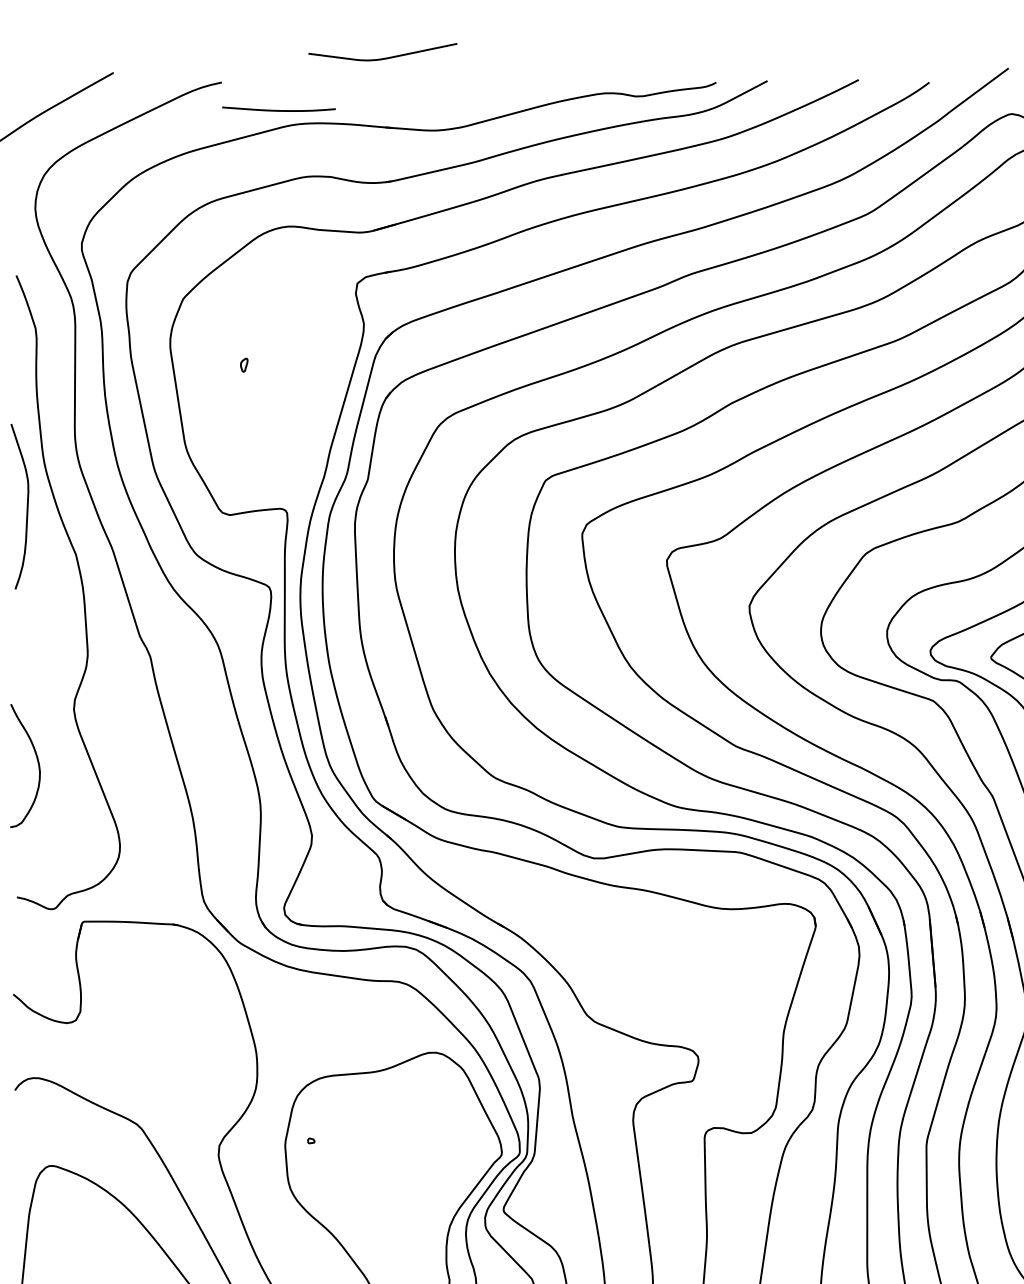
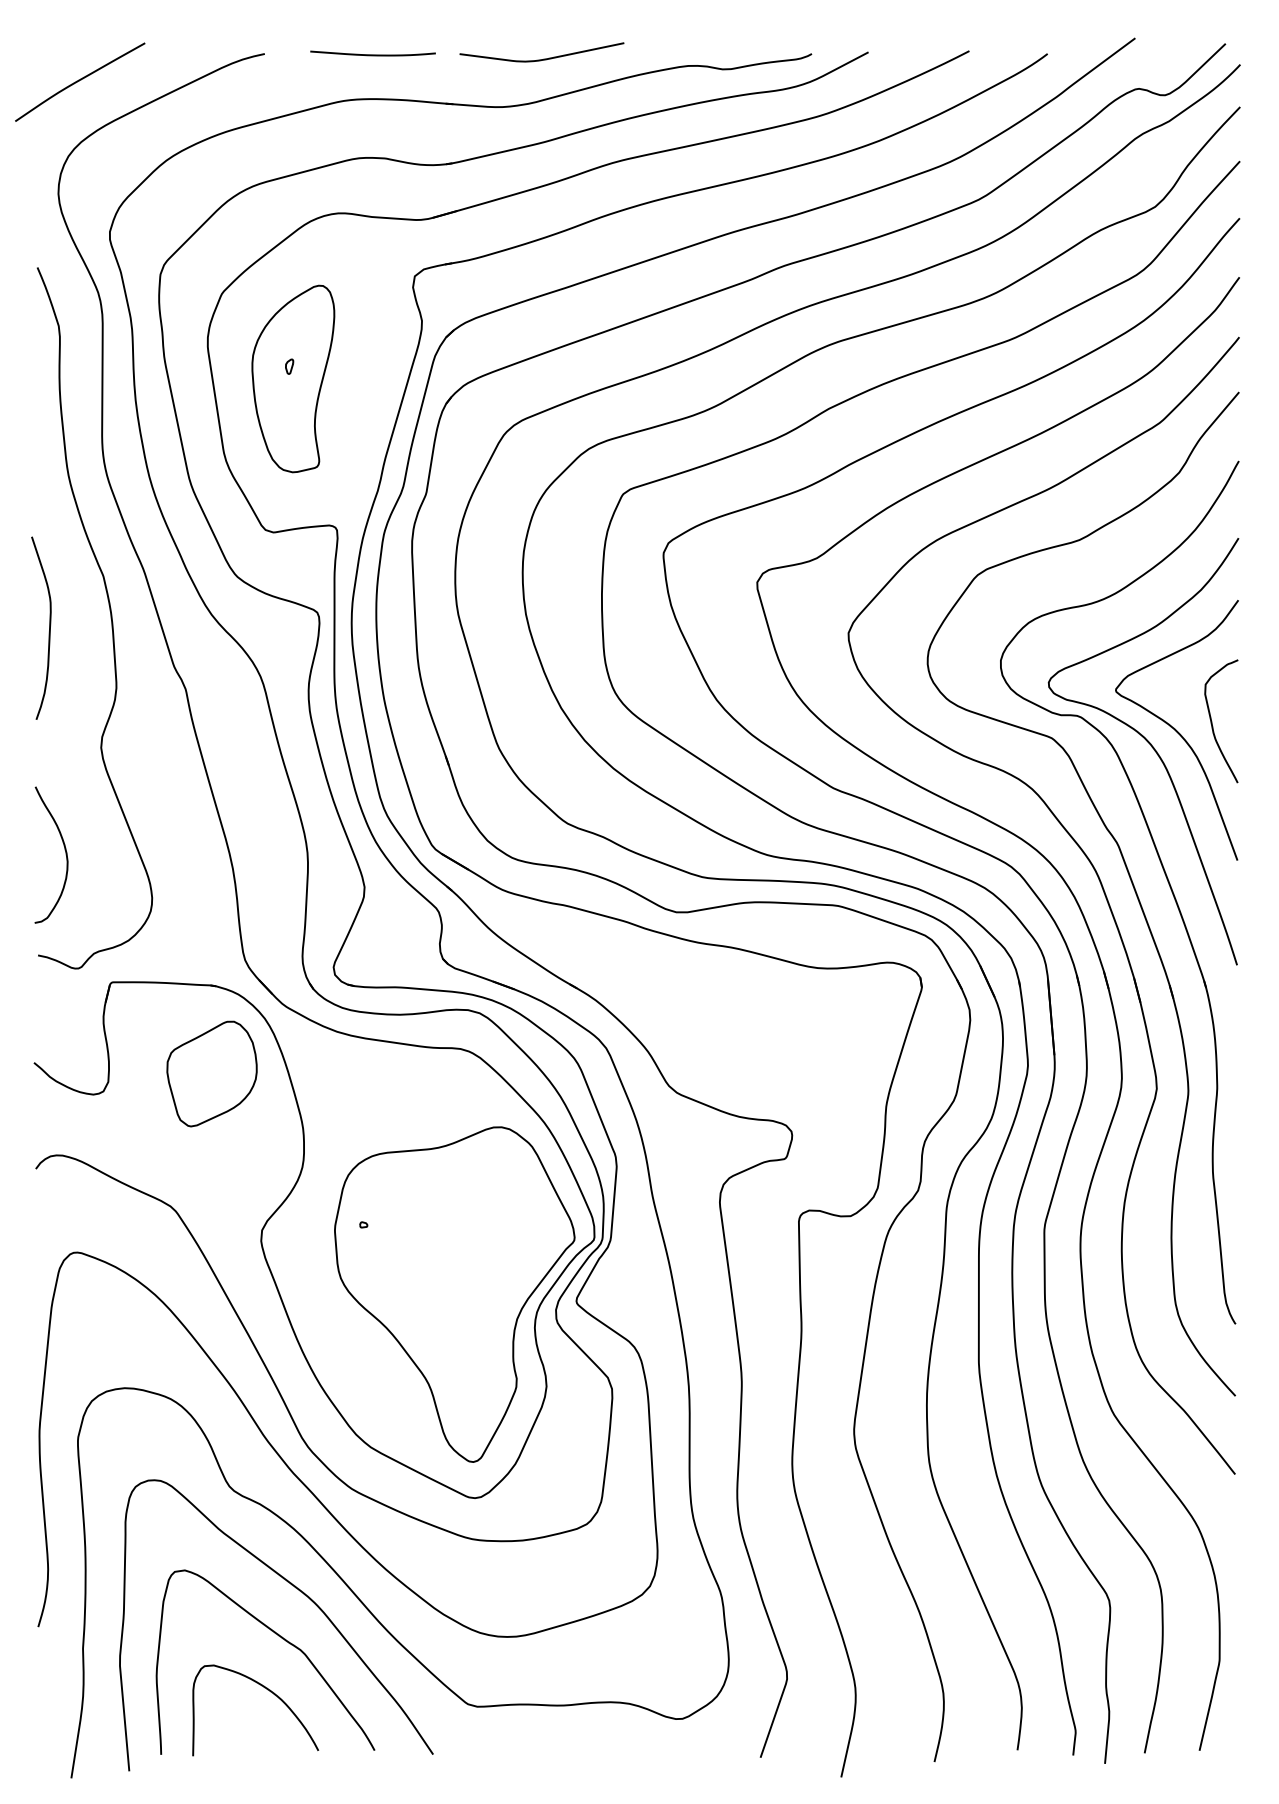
curve: (384, 57) -> (543, 58), moved
curve: (278, 110) -> (372, 54), moved
part: (247, 375) -> (293, 378), added
curve: (27, 506) -> (49, 627), moved
curve: (37, 761) -> (64, 850), moved
part: (173, 1004) -> (211, 1073), added

